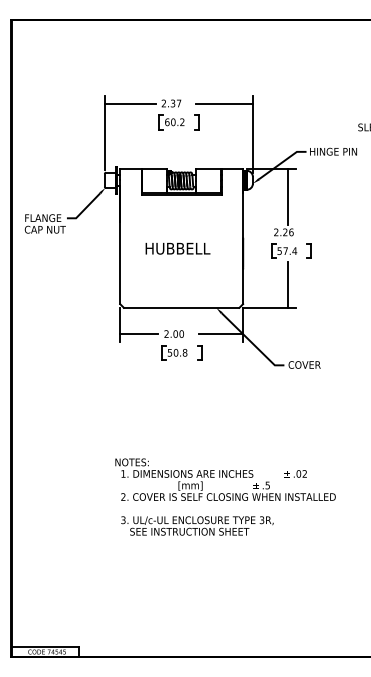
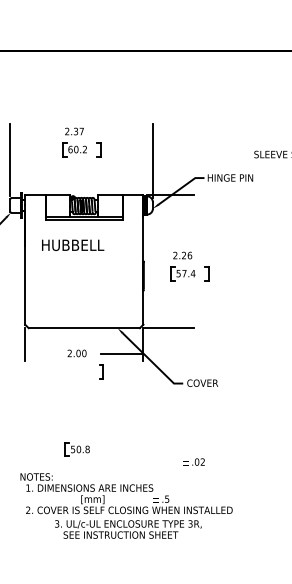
line: (129, 103) -> (34, 131), removed
line: (223, 103) -> (124, 131), removed
line: (288, 196) -> (187, 221), removed
text: (177, 248) -> (72, 245), moved
line: (288, 284) -> (187, 305), removed
line: (139, 334) -> (43, 353), removed
part: (174, 352) -> (77, 449), moved
text: (295, 473) -> (193, 461), moved
text: (197, 525) -> (128, 529), moved

